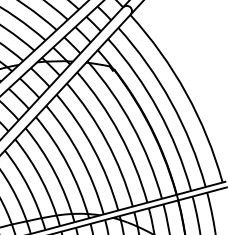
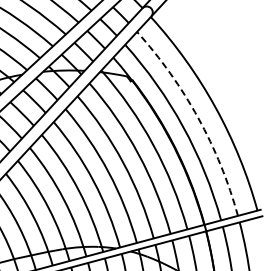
arc: (171, 102) -> (198, 118), solid -> dashed

